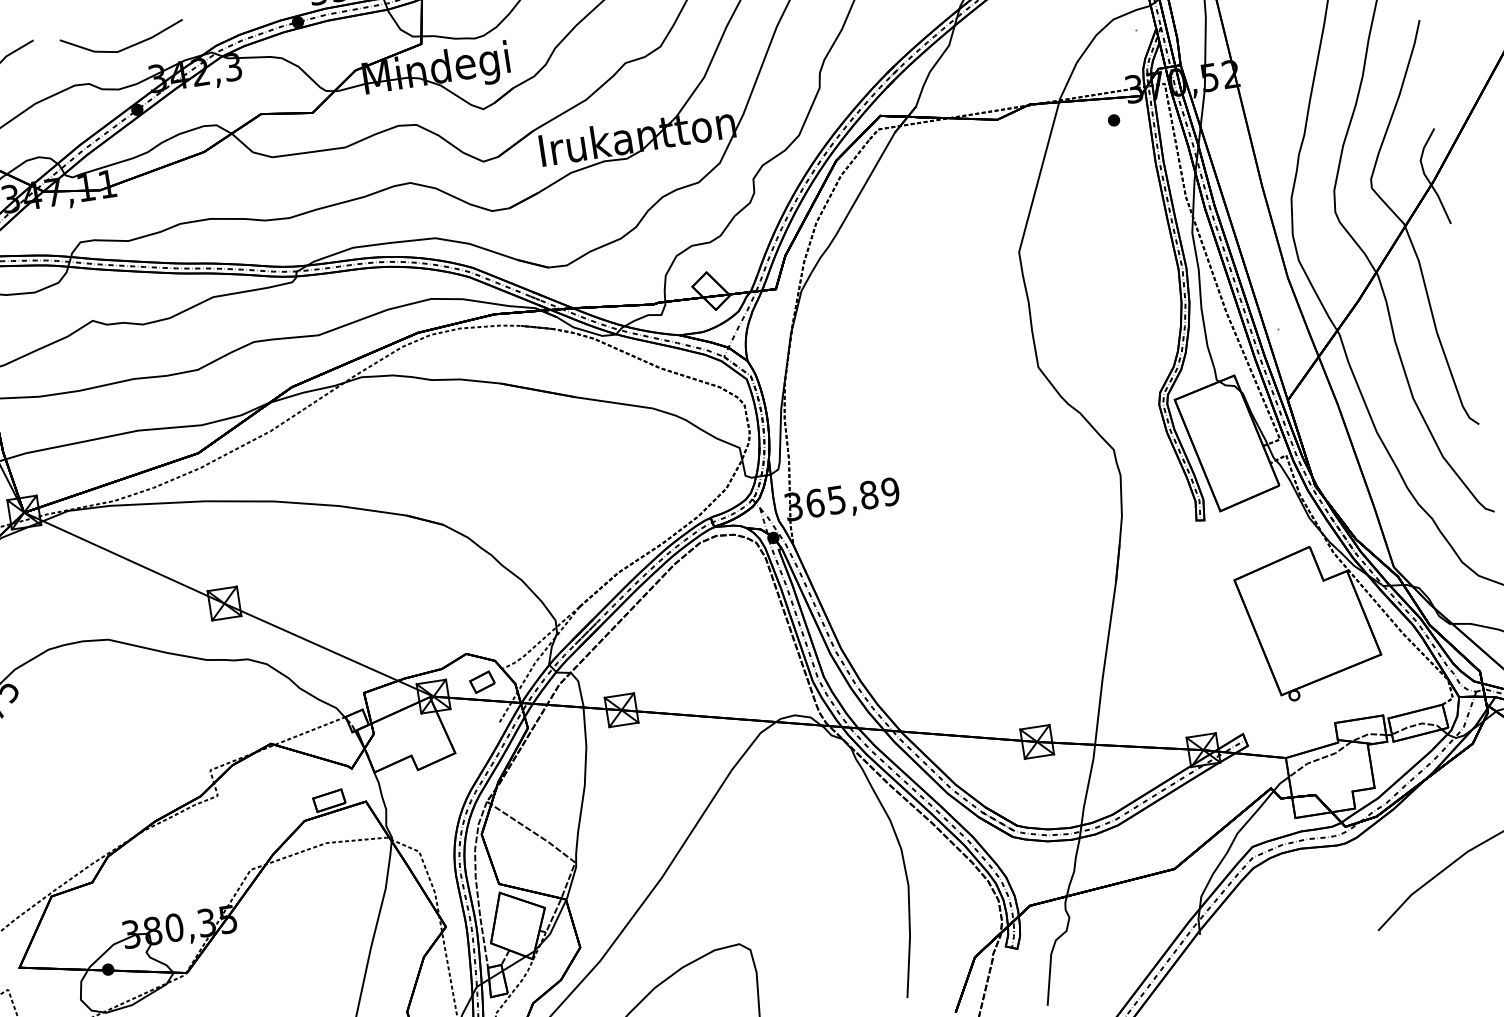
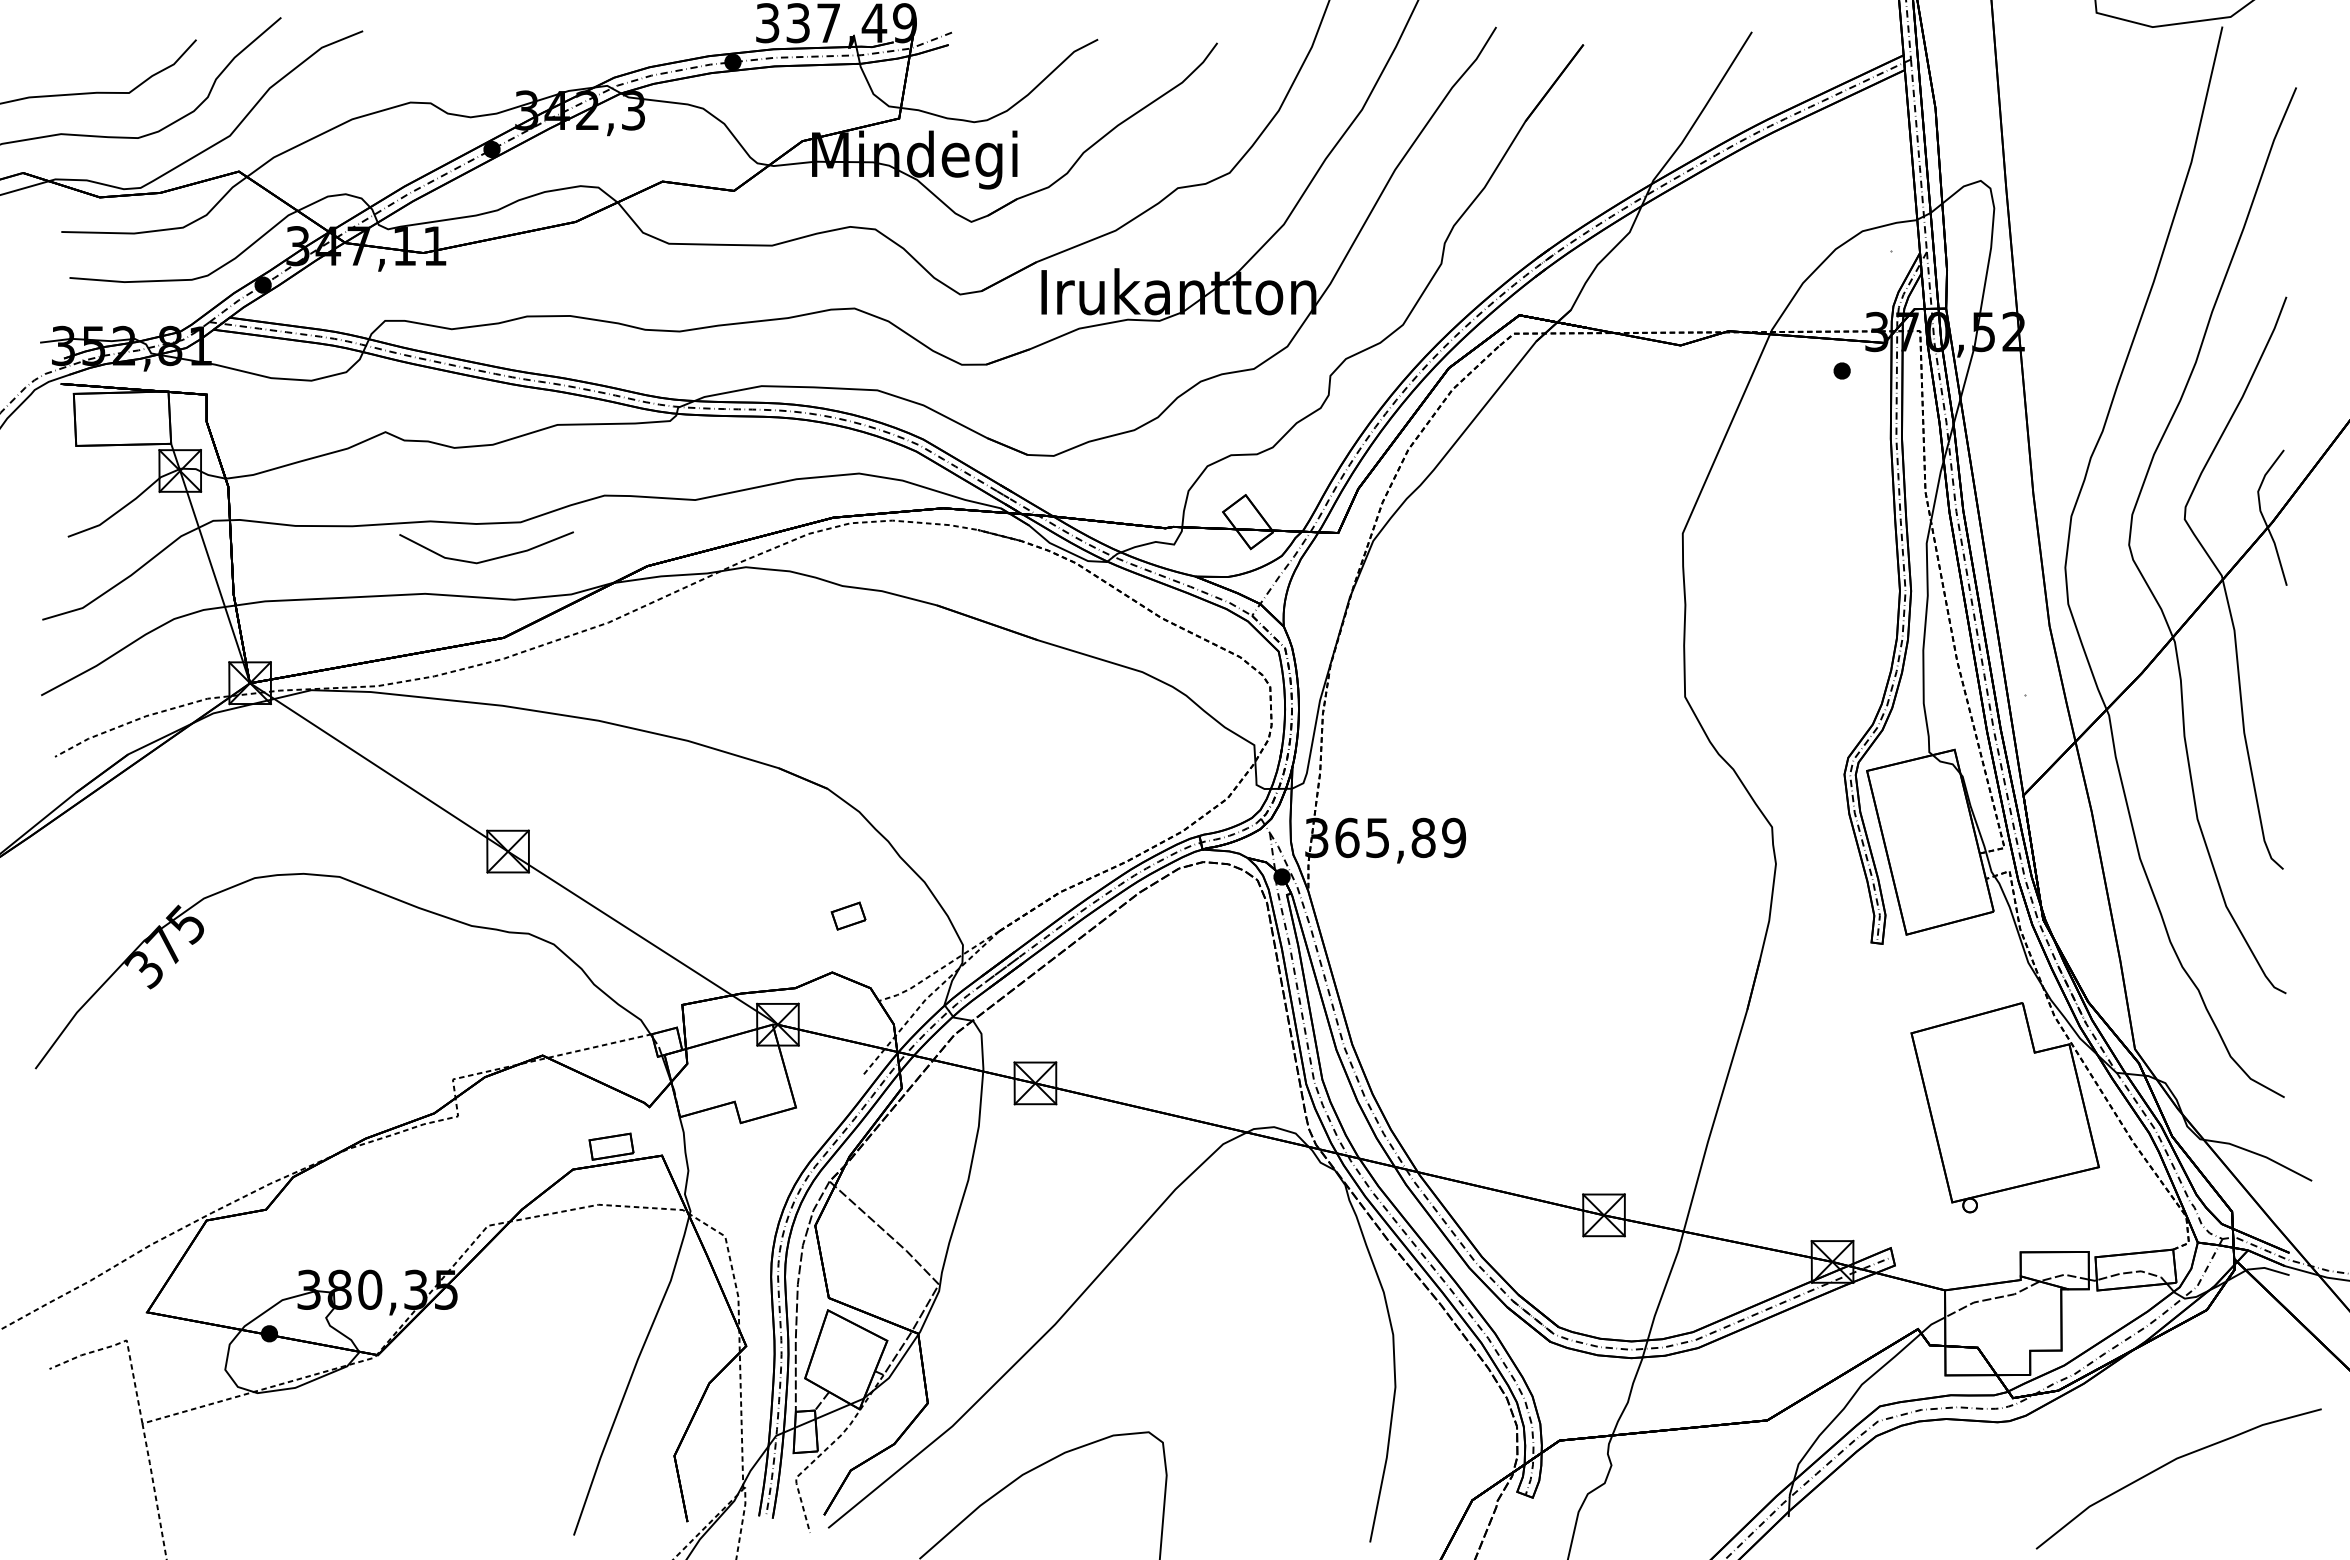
line: (126, 47) -> (490, 558), moved
part: (482, 681) -> (848, 915), moved

